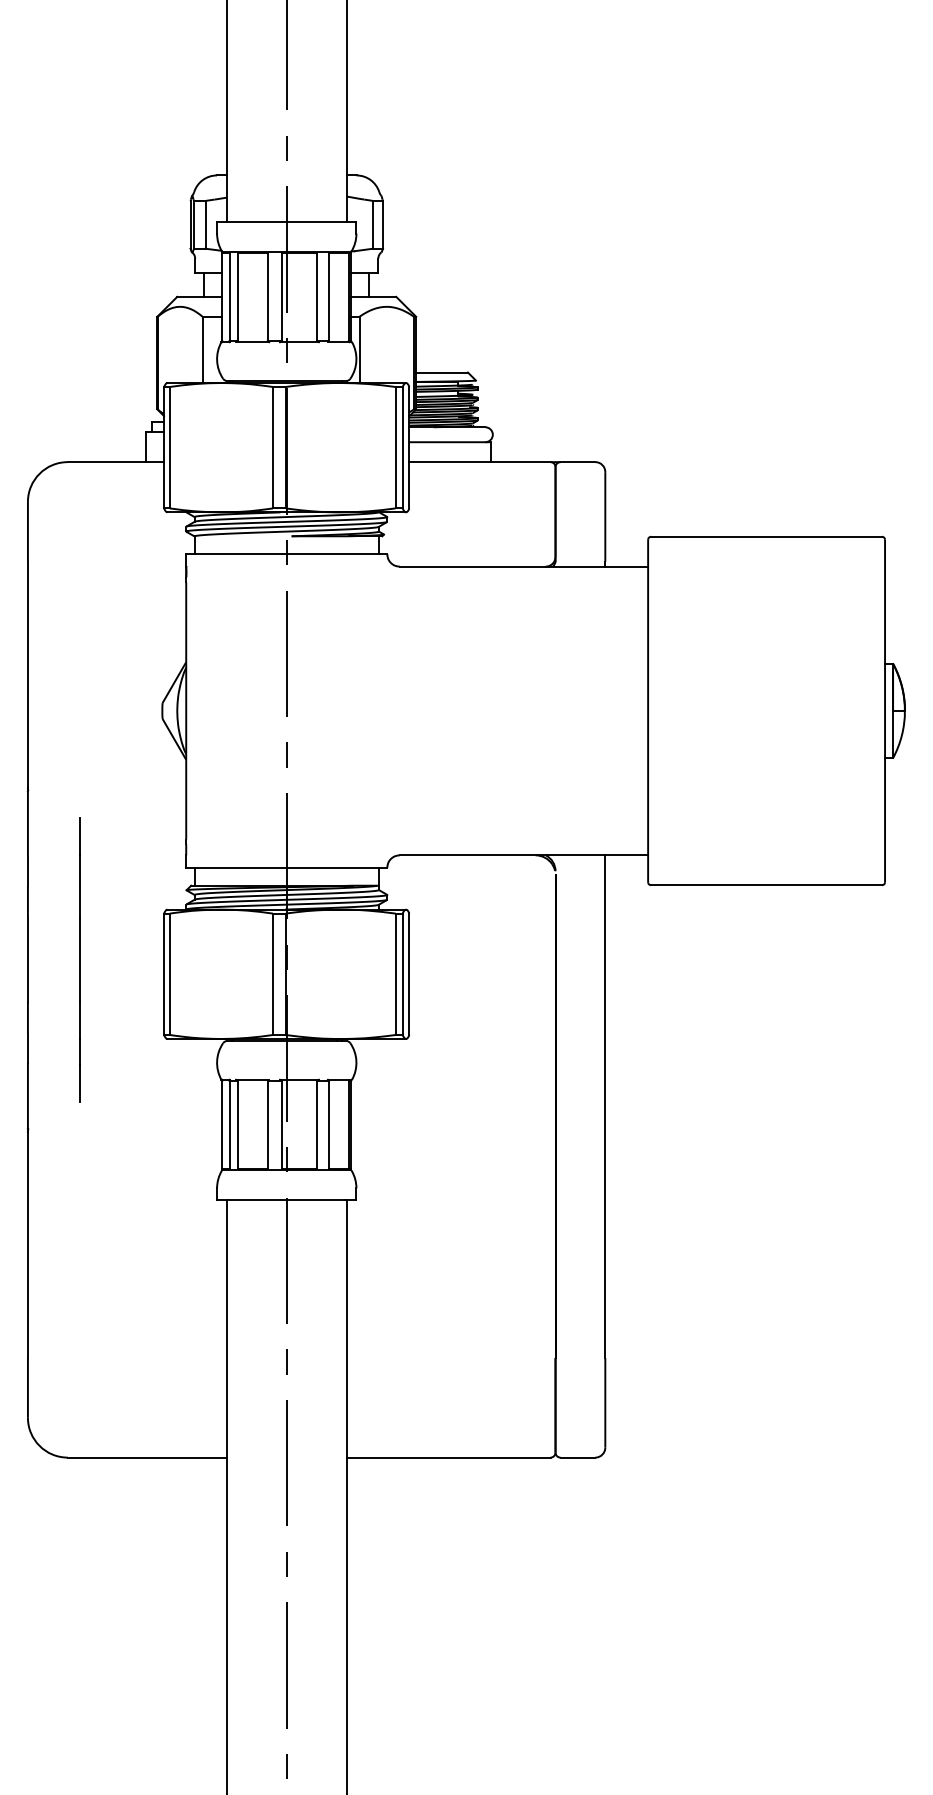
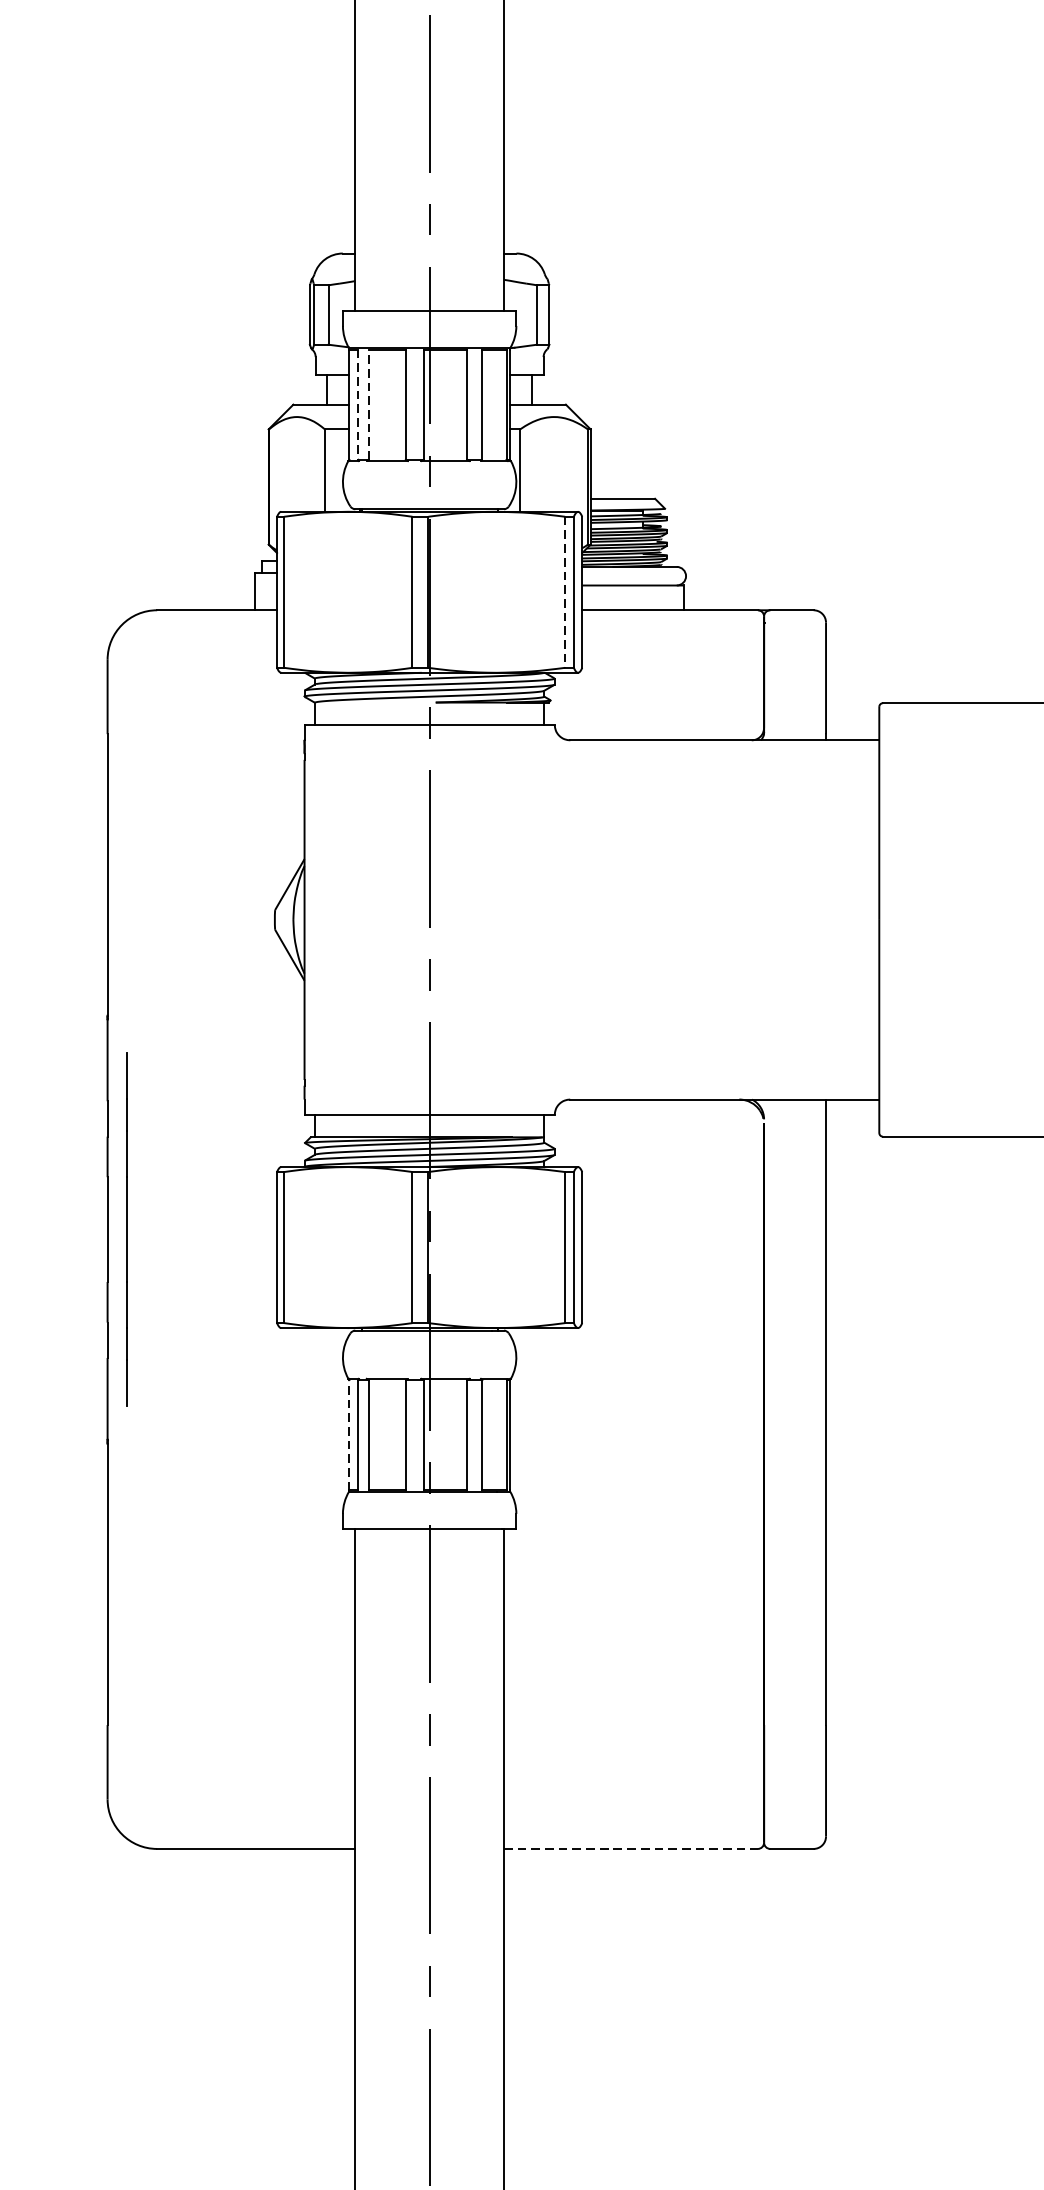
line: (237, 296) -> (368, 404), solid -> dashed
line: (229, 297) -> (358, 405), solid -> dashed
line: (395, 447) -> (564, 592), solid -> dashed
line: (79, 959) -> (126, 1229), moved
line: (222, 1124) -> (349, 1434), solid -> dashed
line: (449, 1457) -> (632, 1848), solid -> dashed

